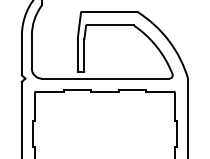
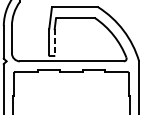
line: (84, 55) -> (54, 42), solid -> dashed

